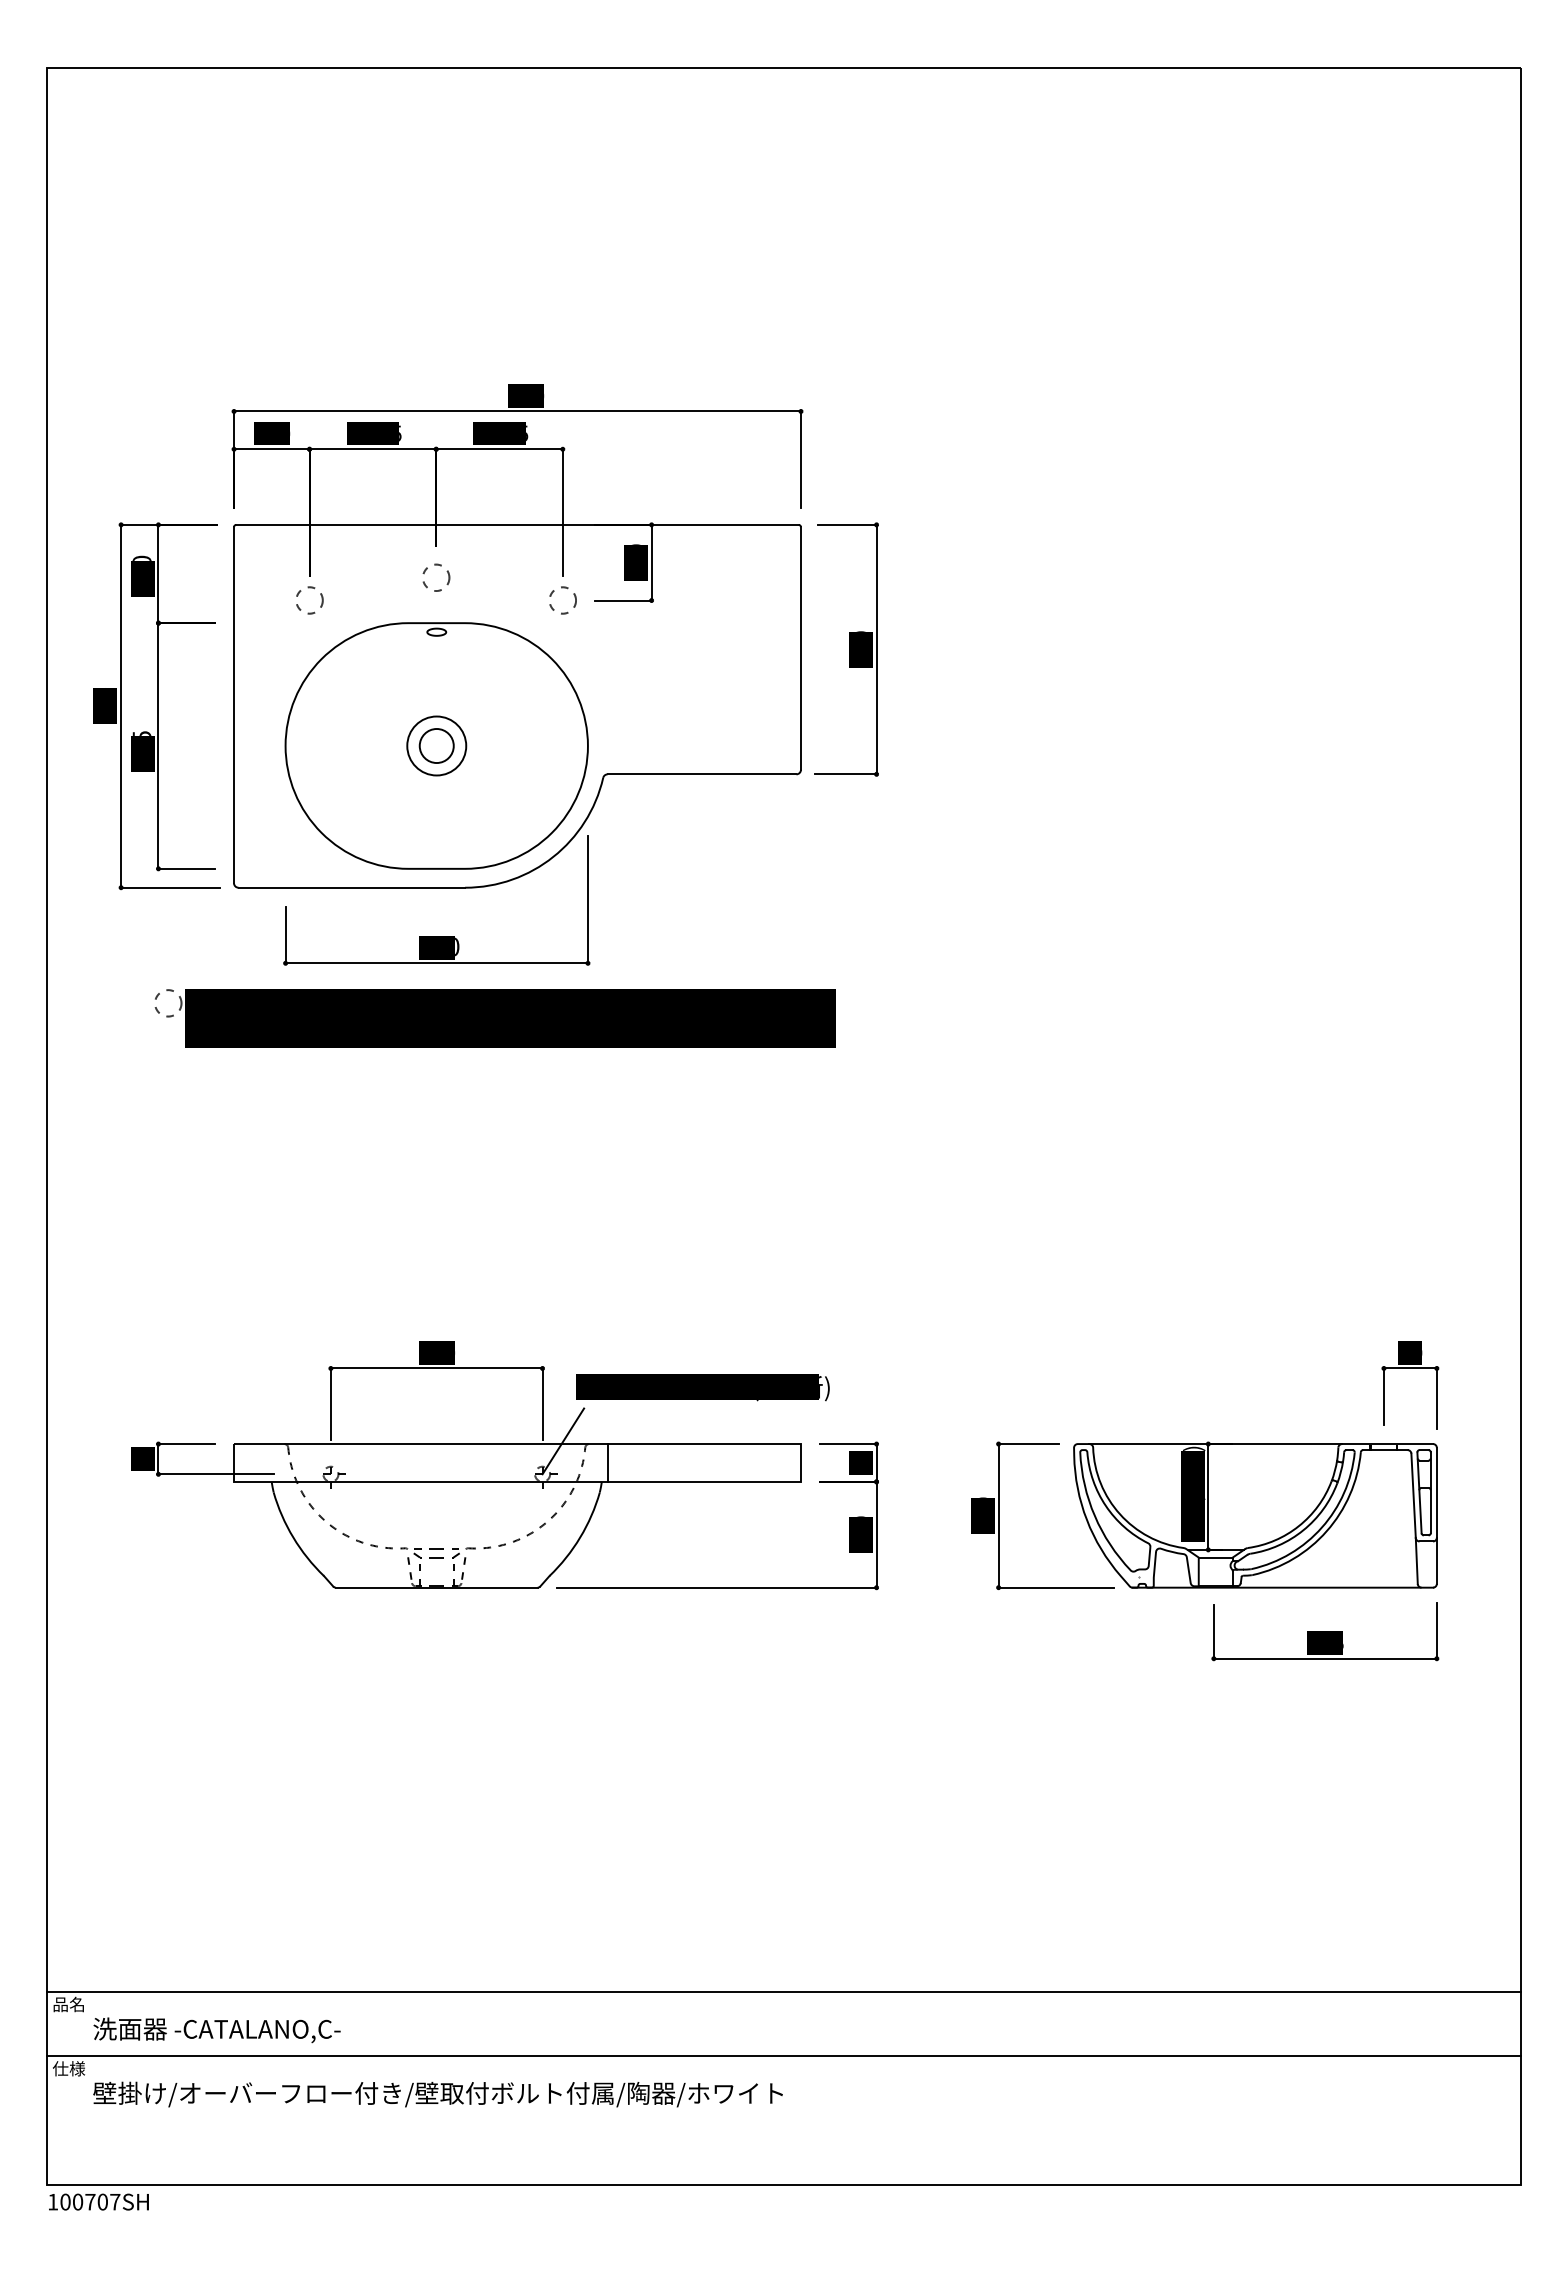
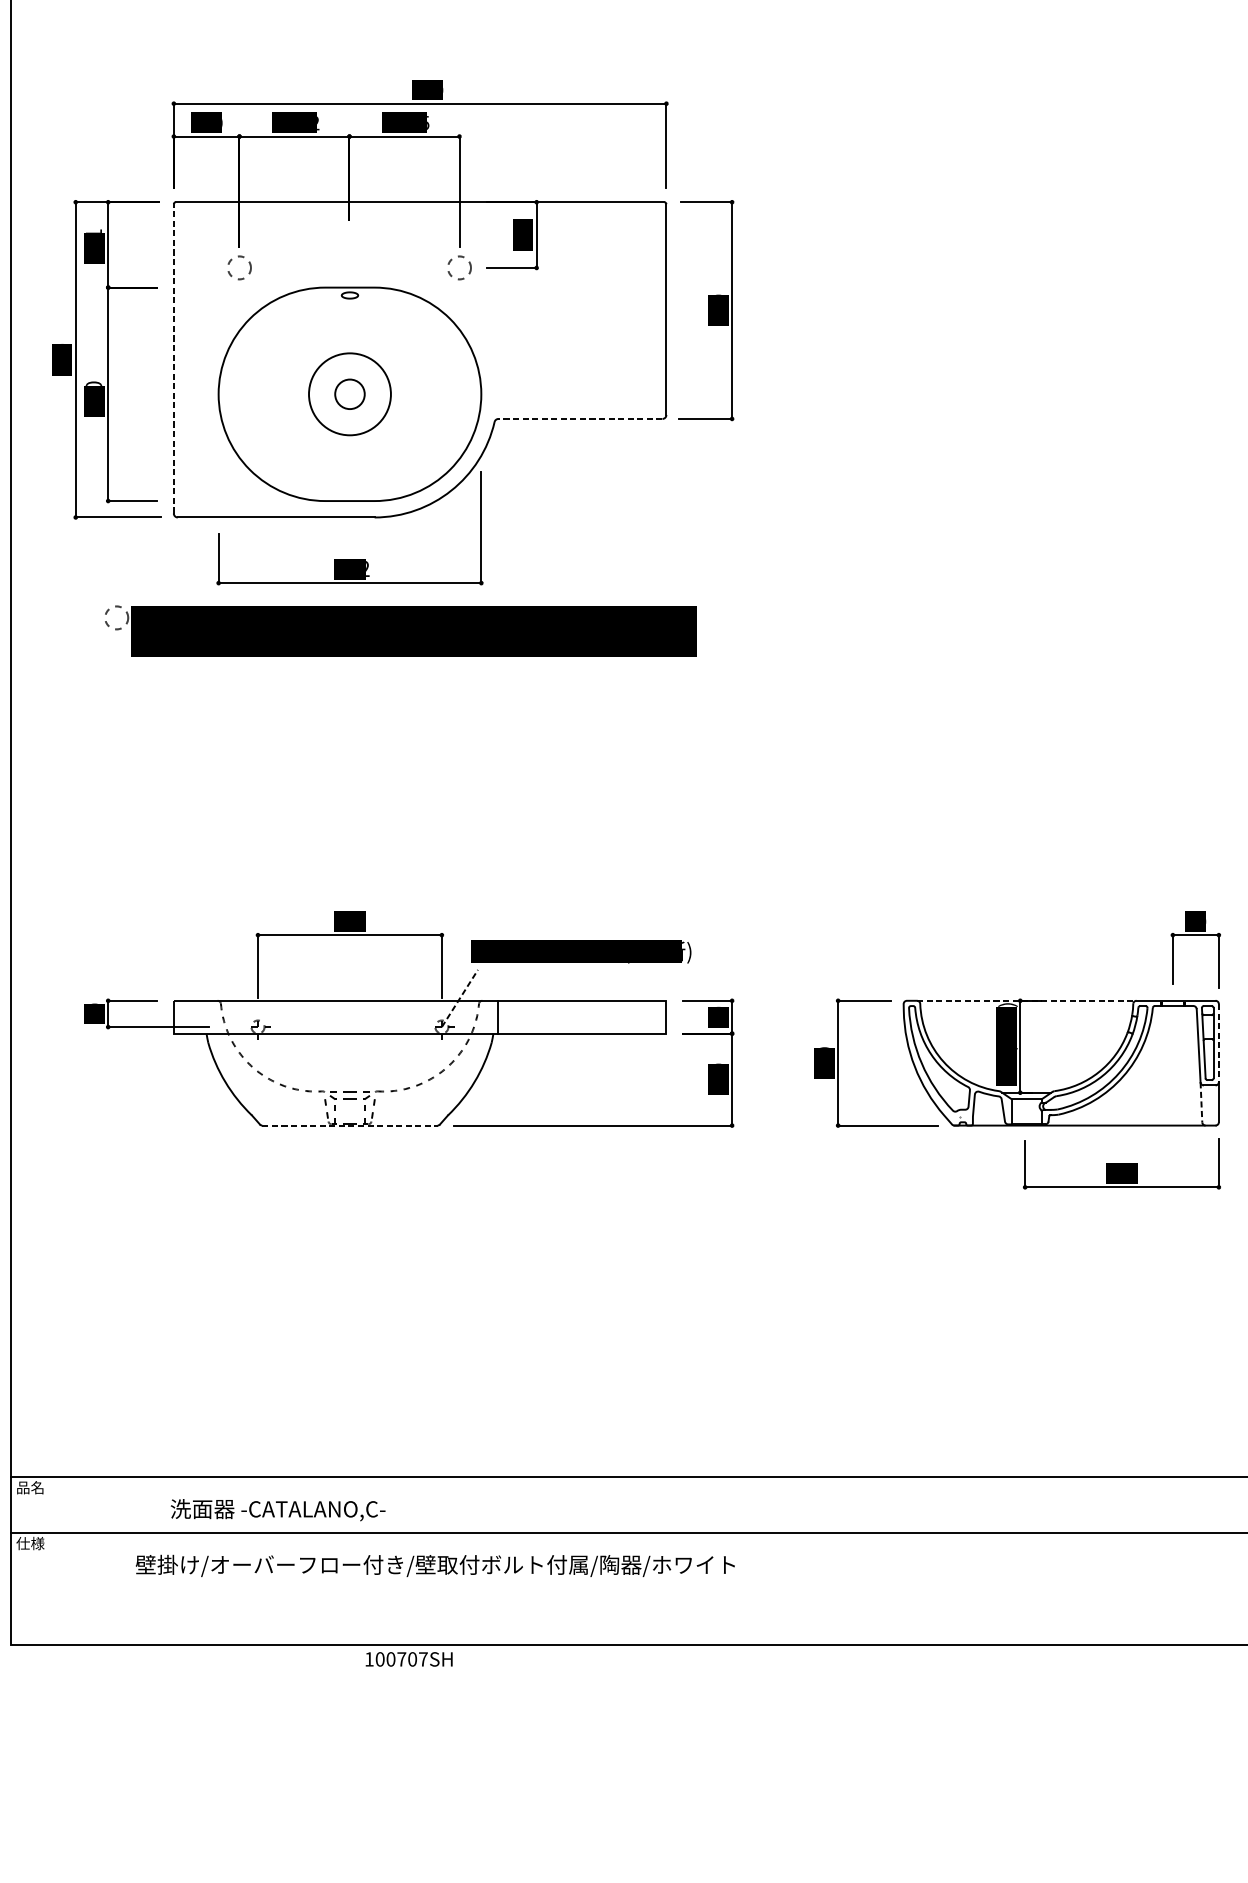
text: (400, 433) -> (318, 122), 167.5 -> 167.2
text: (141, 557) -> (93, 230), 130 -> 191
circle: (436, 577) -> (349, 247), removed
line: (234, 704) -> (174, 358), solid -> dashed
text: (141, 733) -> (93, 383), 325 -> 320
circle: (436, 745) -> (349, 393), size x1.6
line: (701, 774) -> (579, 419), solid -> dashed
text: (457, 946) -> (367, 568), 400 -> 442
line: (563, 1441) -> (460, 998), solid -> dashed
line: (1216, 1444) -> (1027, 1001), solid -> dashed
line: (1436, 1492) -> (1218, 1042), solid -> dashed
line: (1416, 1561) -> (1201, 1102), solid -> dashed
line: (436, 1587) -> (349, 1125), solid -> dashed
text: (216, 2030) -> (277, 1510), moved
text: (437, 2094) -> (434, 1565), moved
text: (98, 2201) -> (408, 1658), moved

